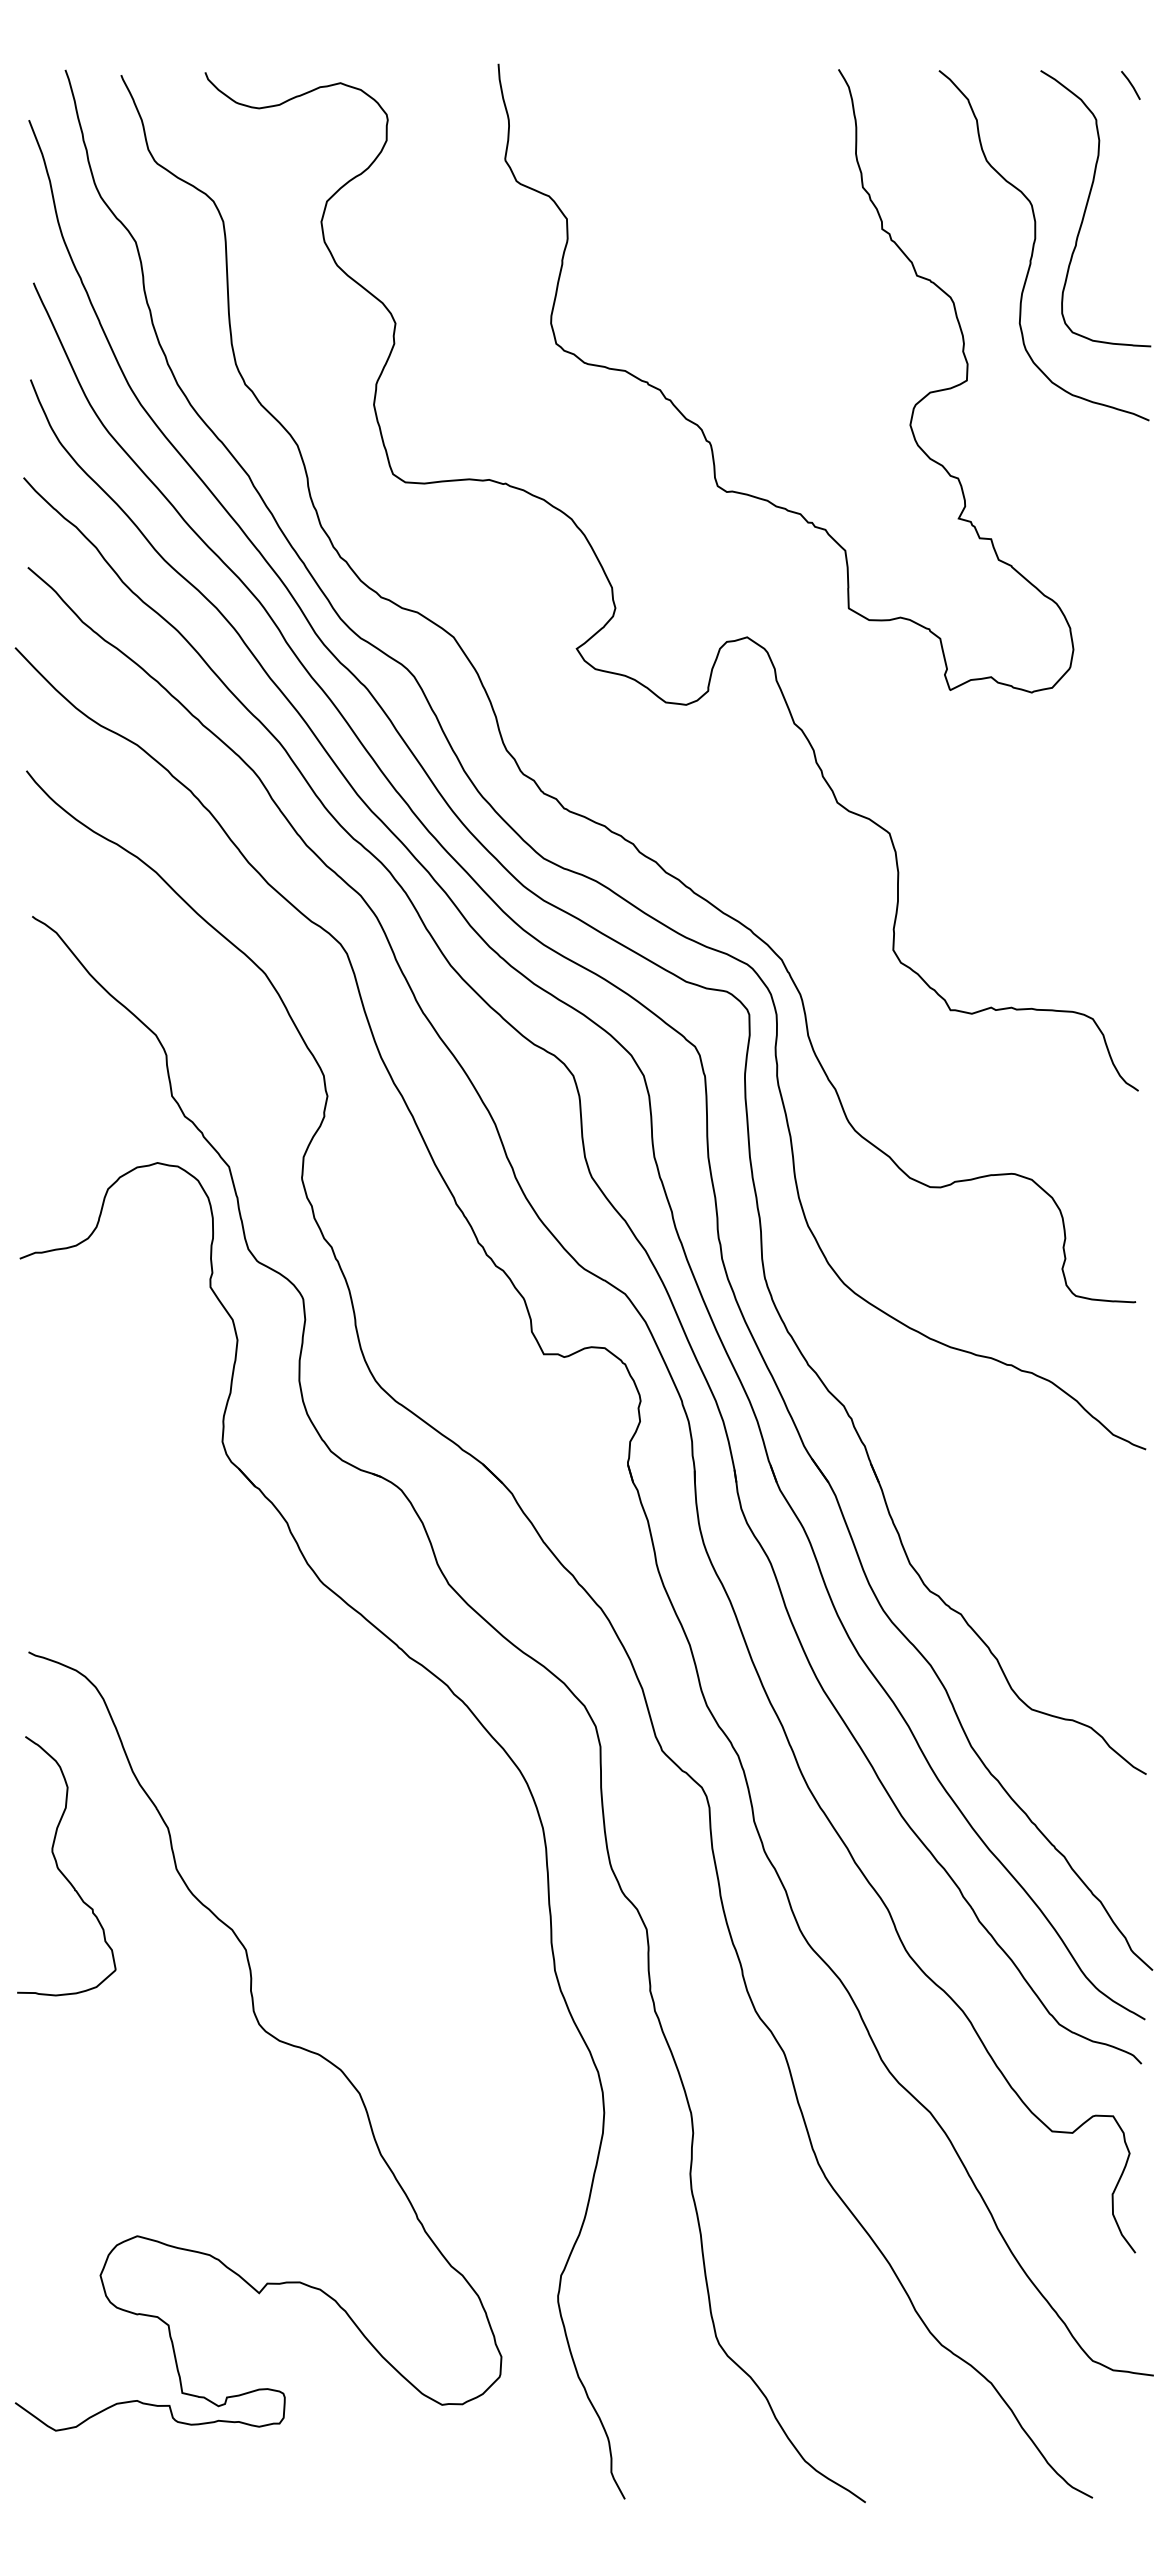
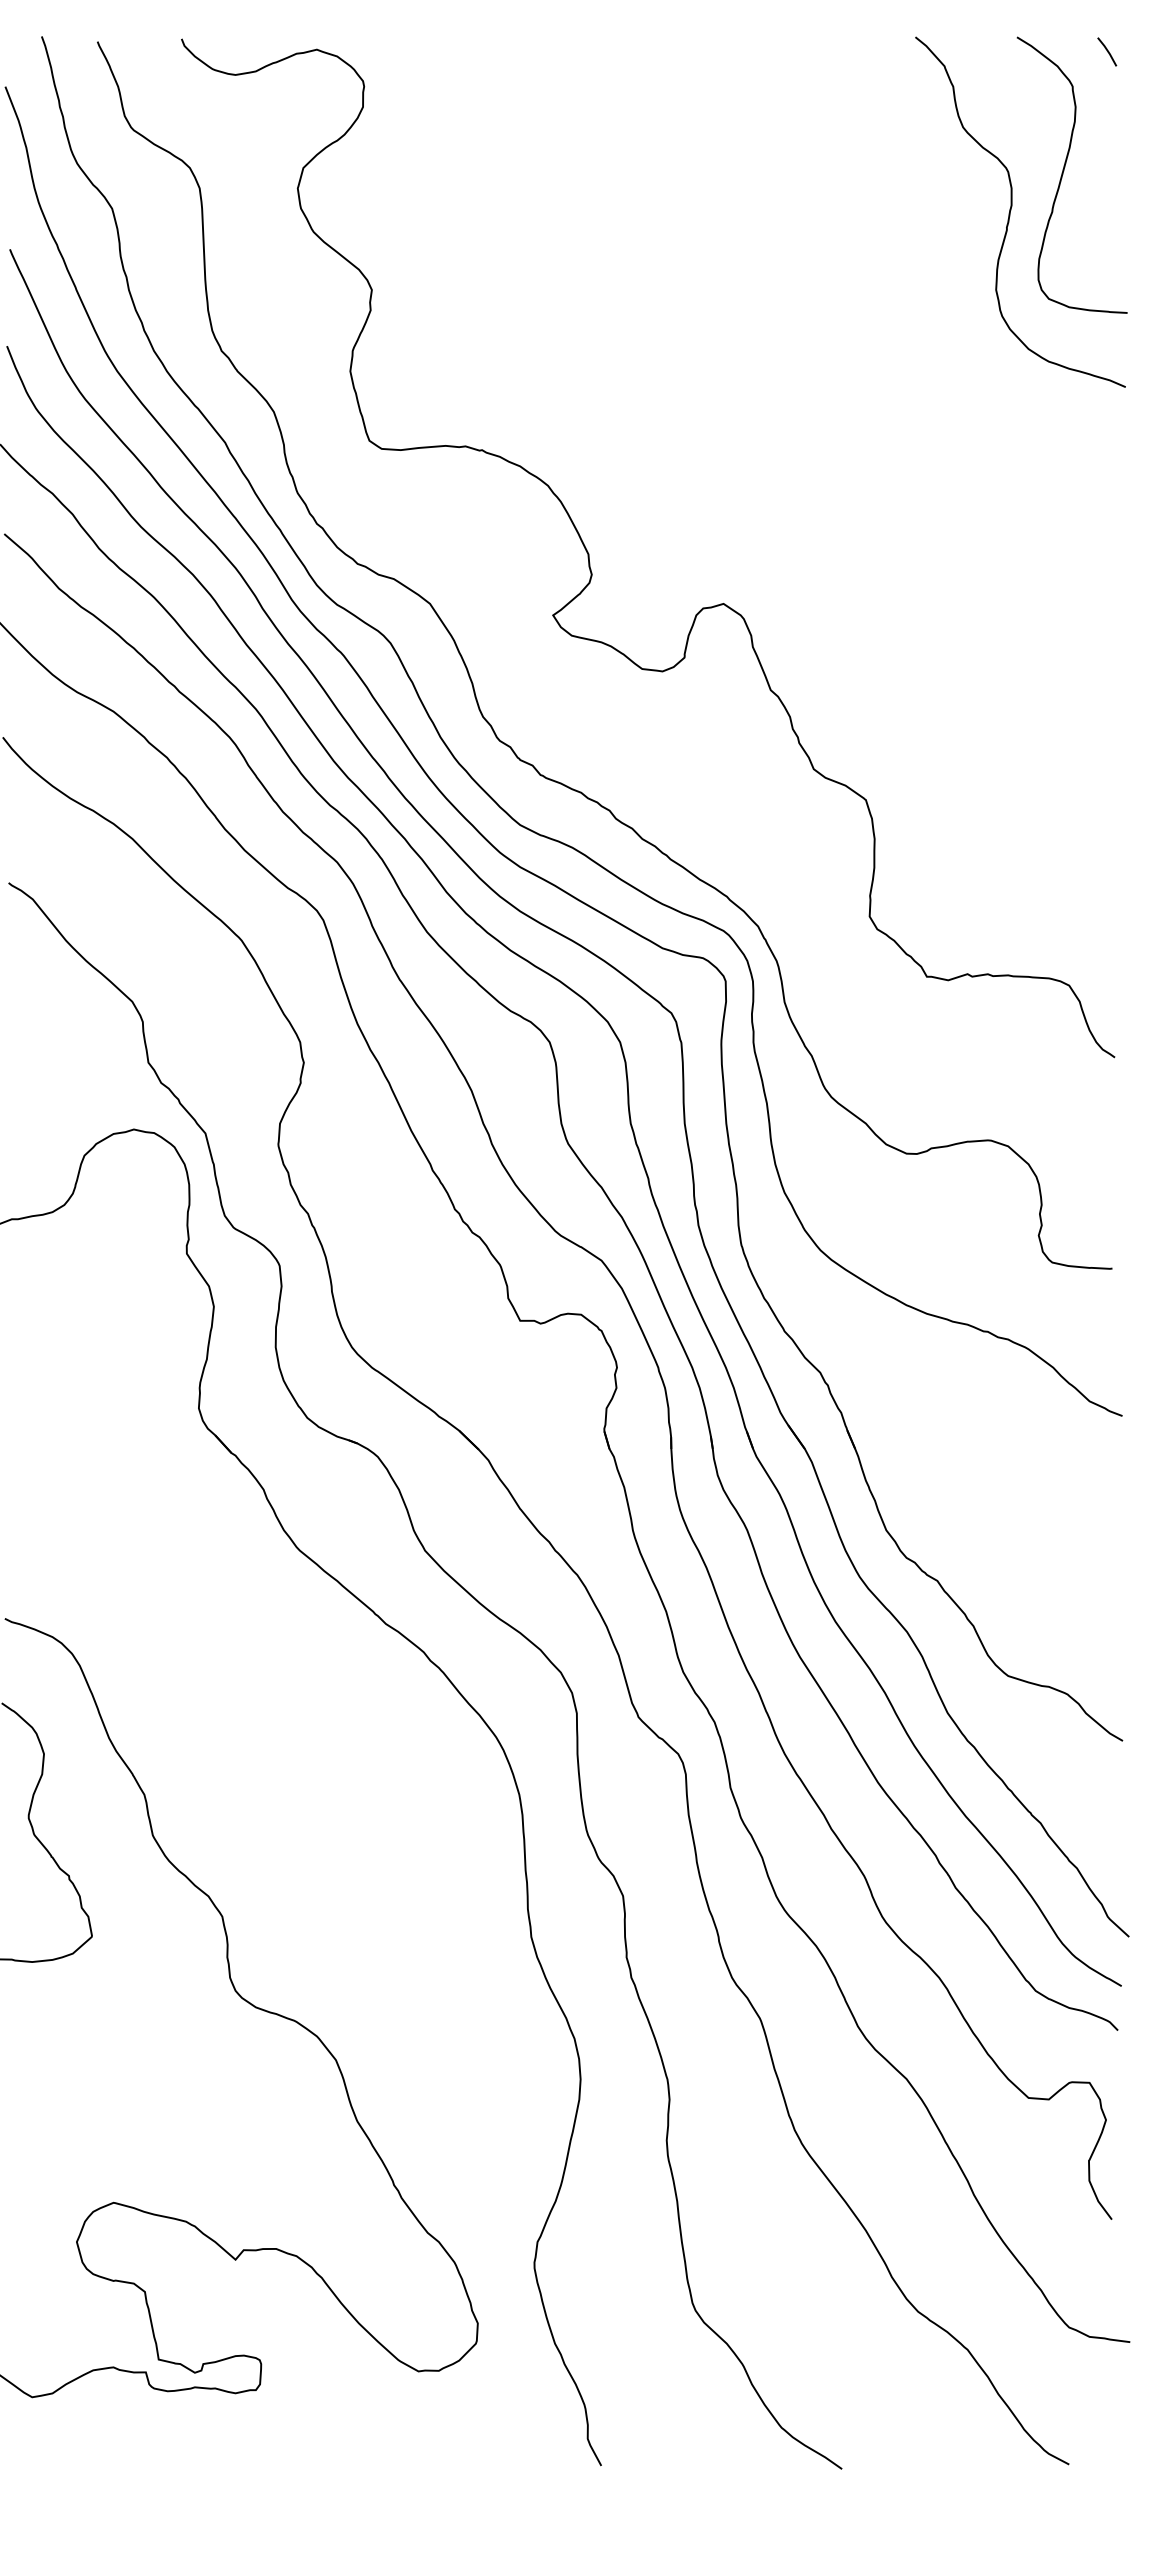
curve: (702, 429) -> (678, 396), removed

